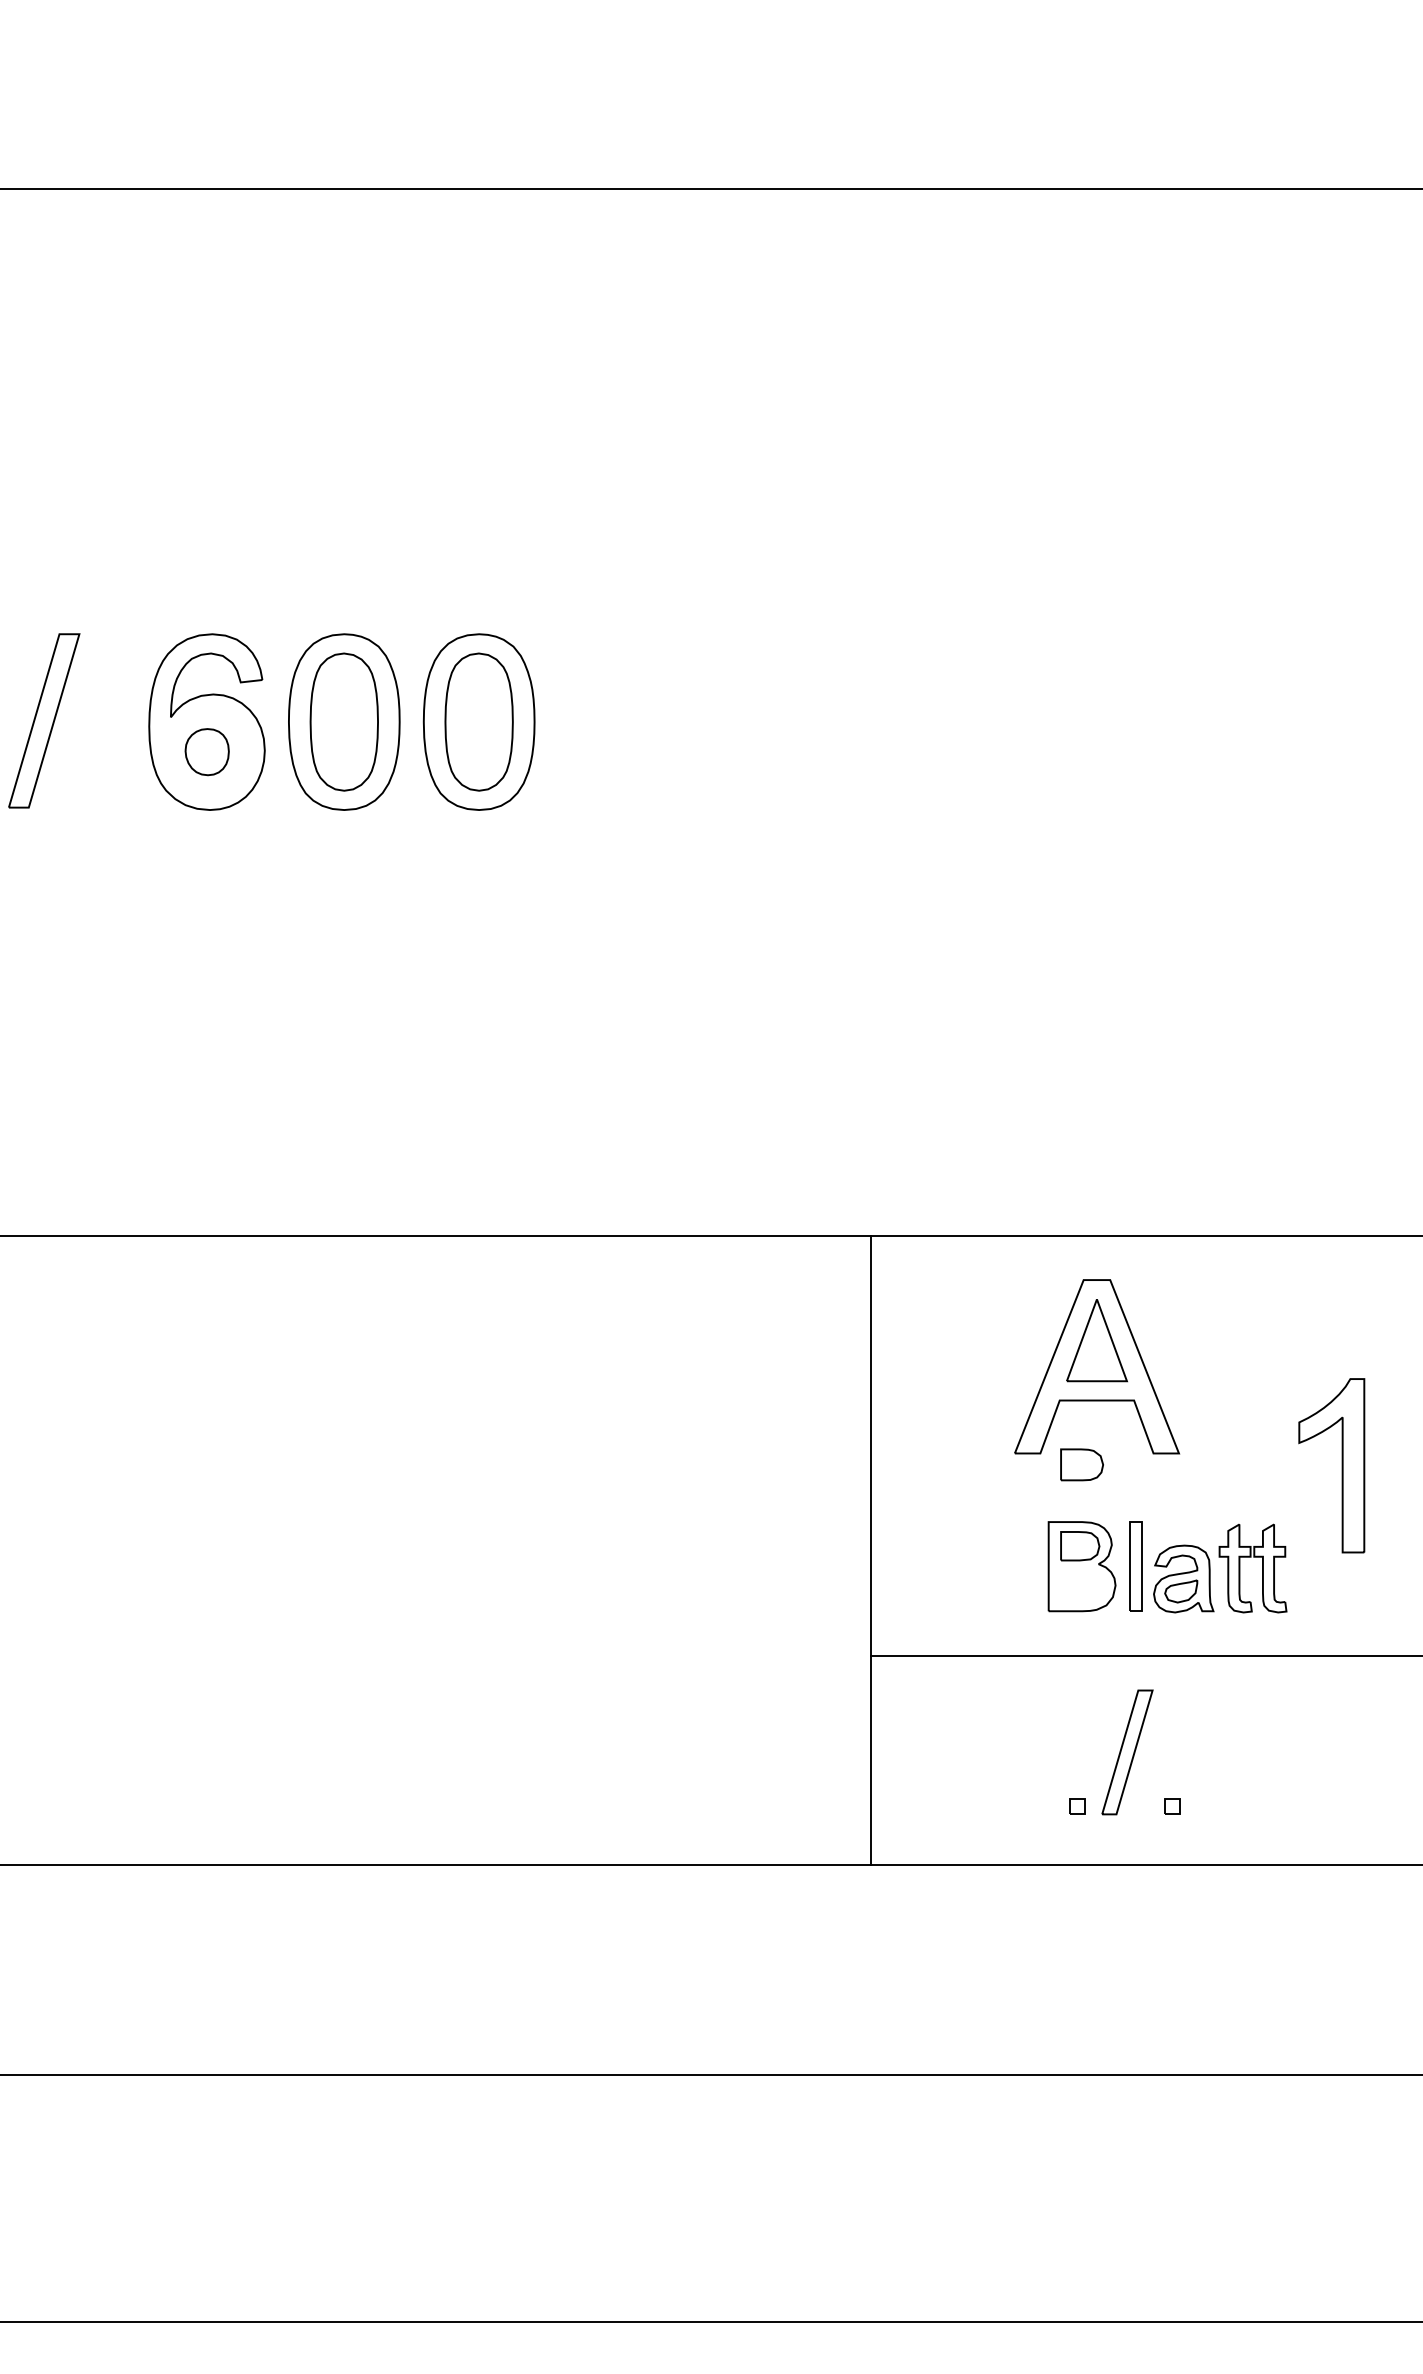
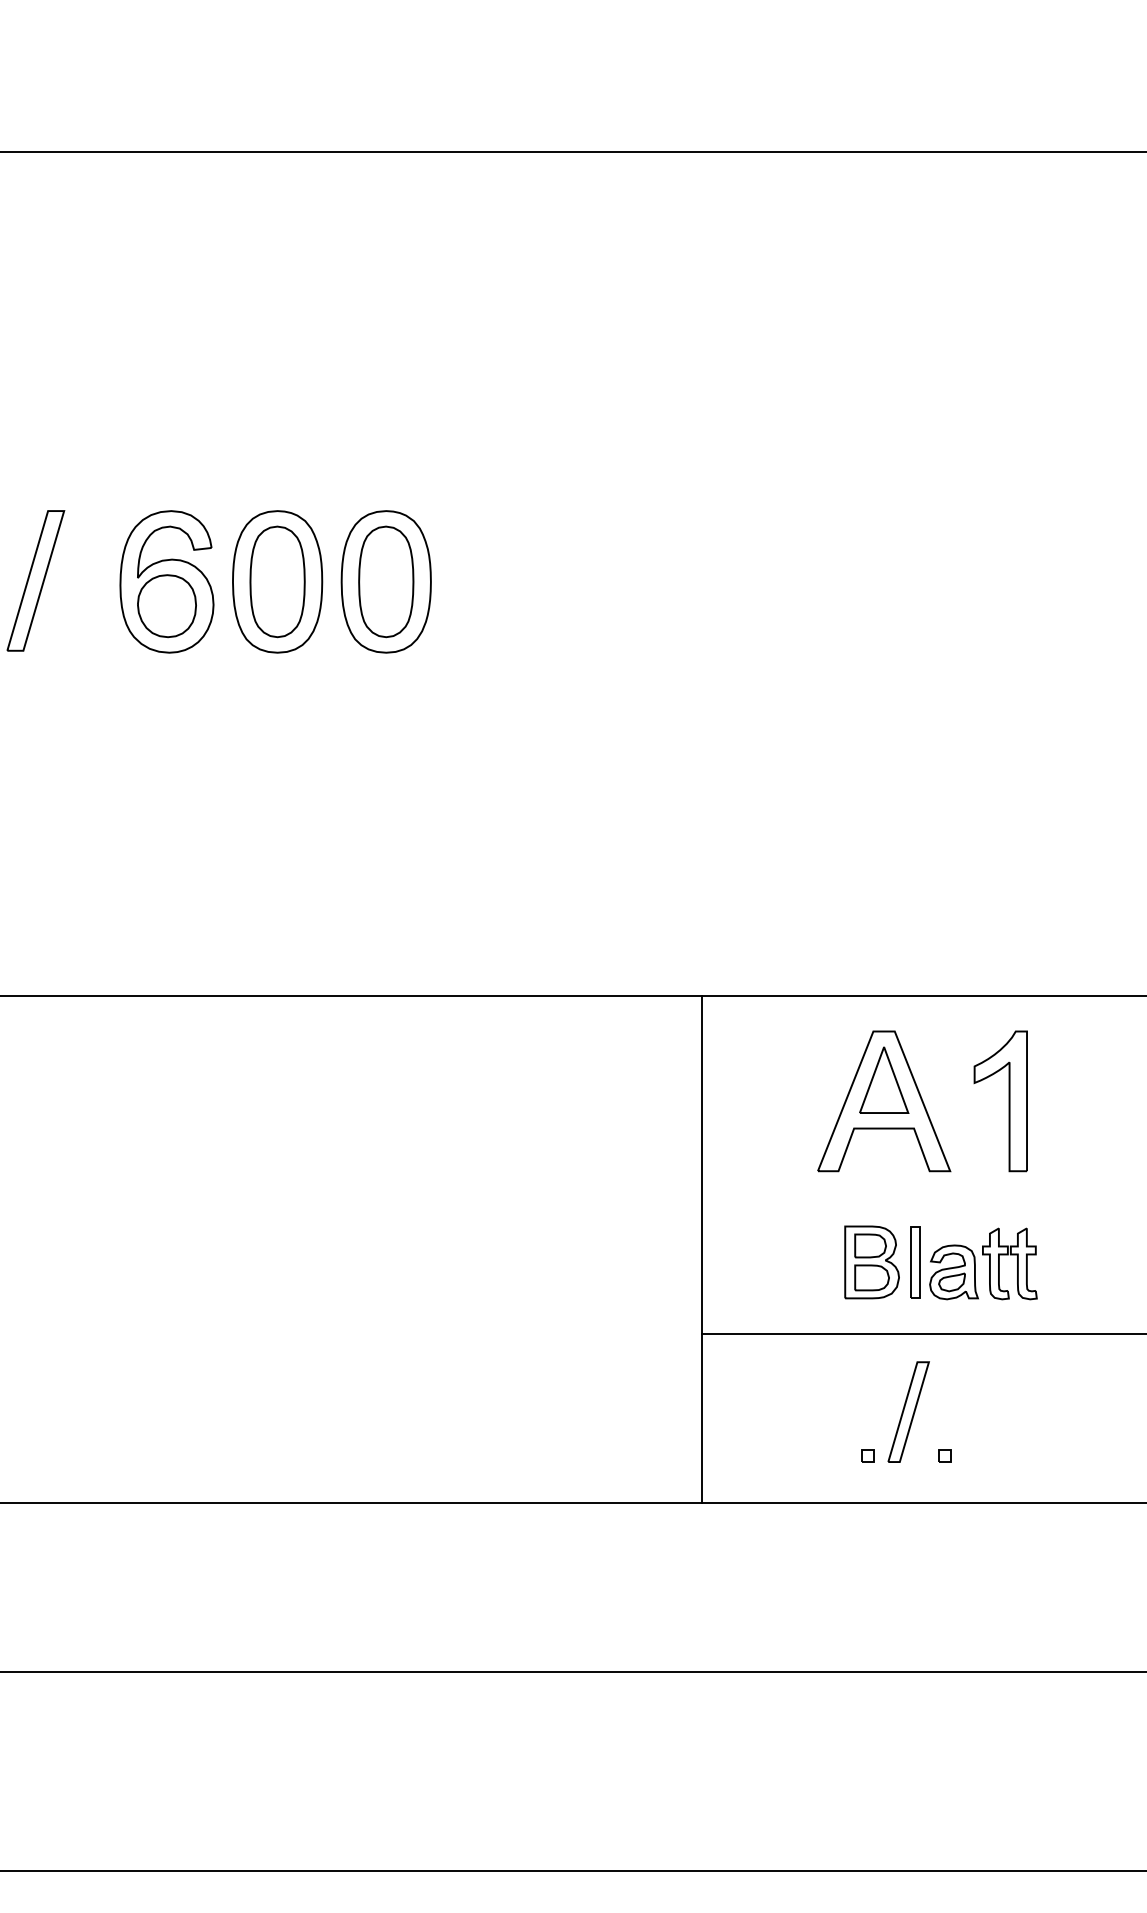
part: (207, 751) -> (167, 605), size x1.67
part: (1081, 1464) -> (871, 1277), moved
part: (1341, 1465) -> (1008, 1101), moved

